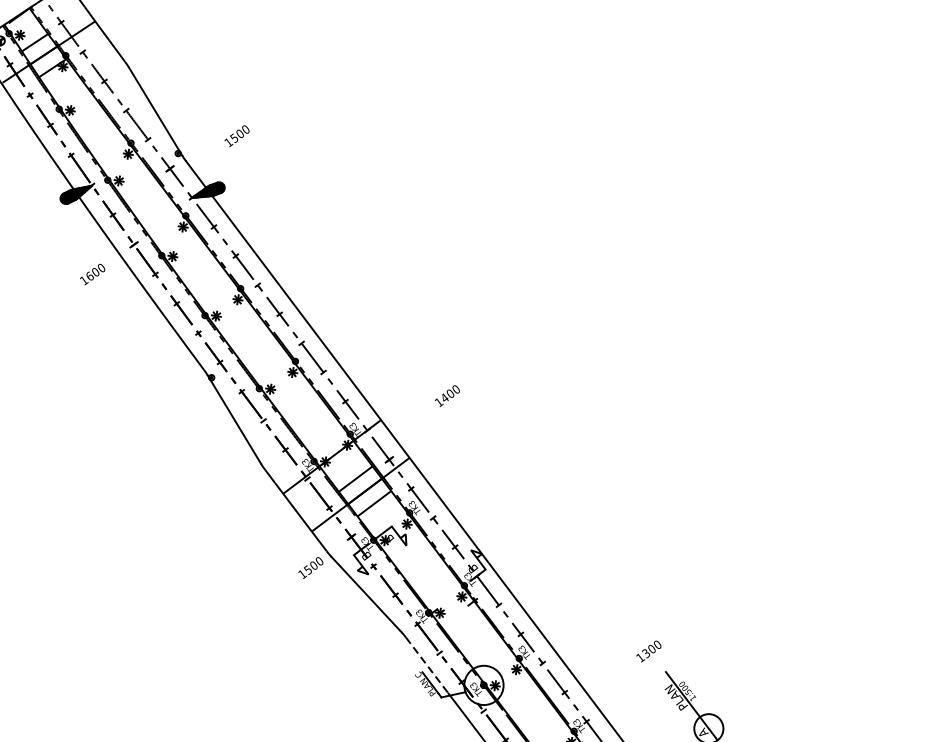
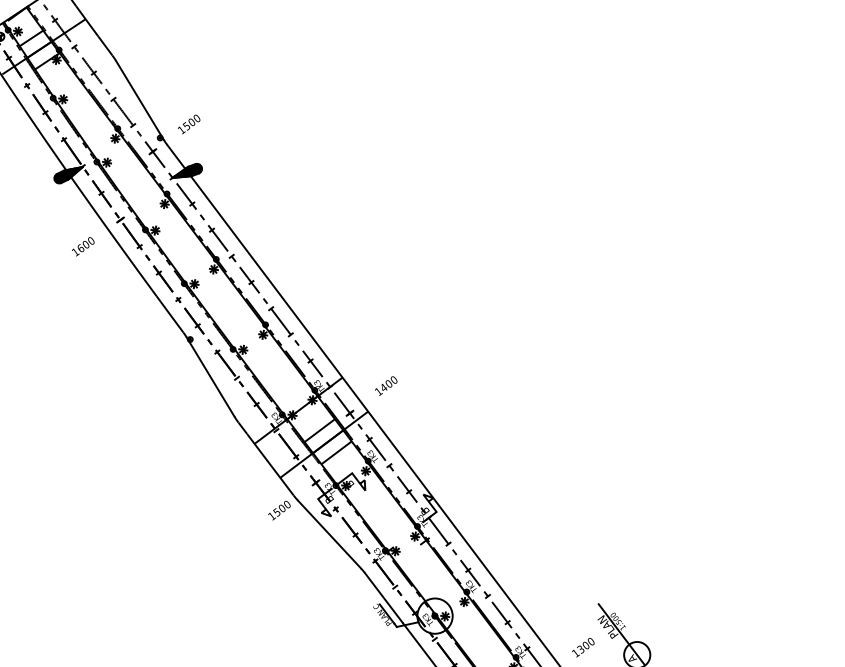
text: (237, 136) -> (189, 124), moved
text: (447, 395) -> (386, 385), moved
text: (649, 651) -> (583, 647), moved
line: (427, 665) -> (384, 598), dashed -> solid

